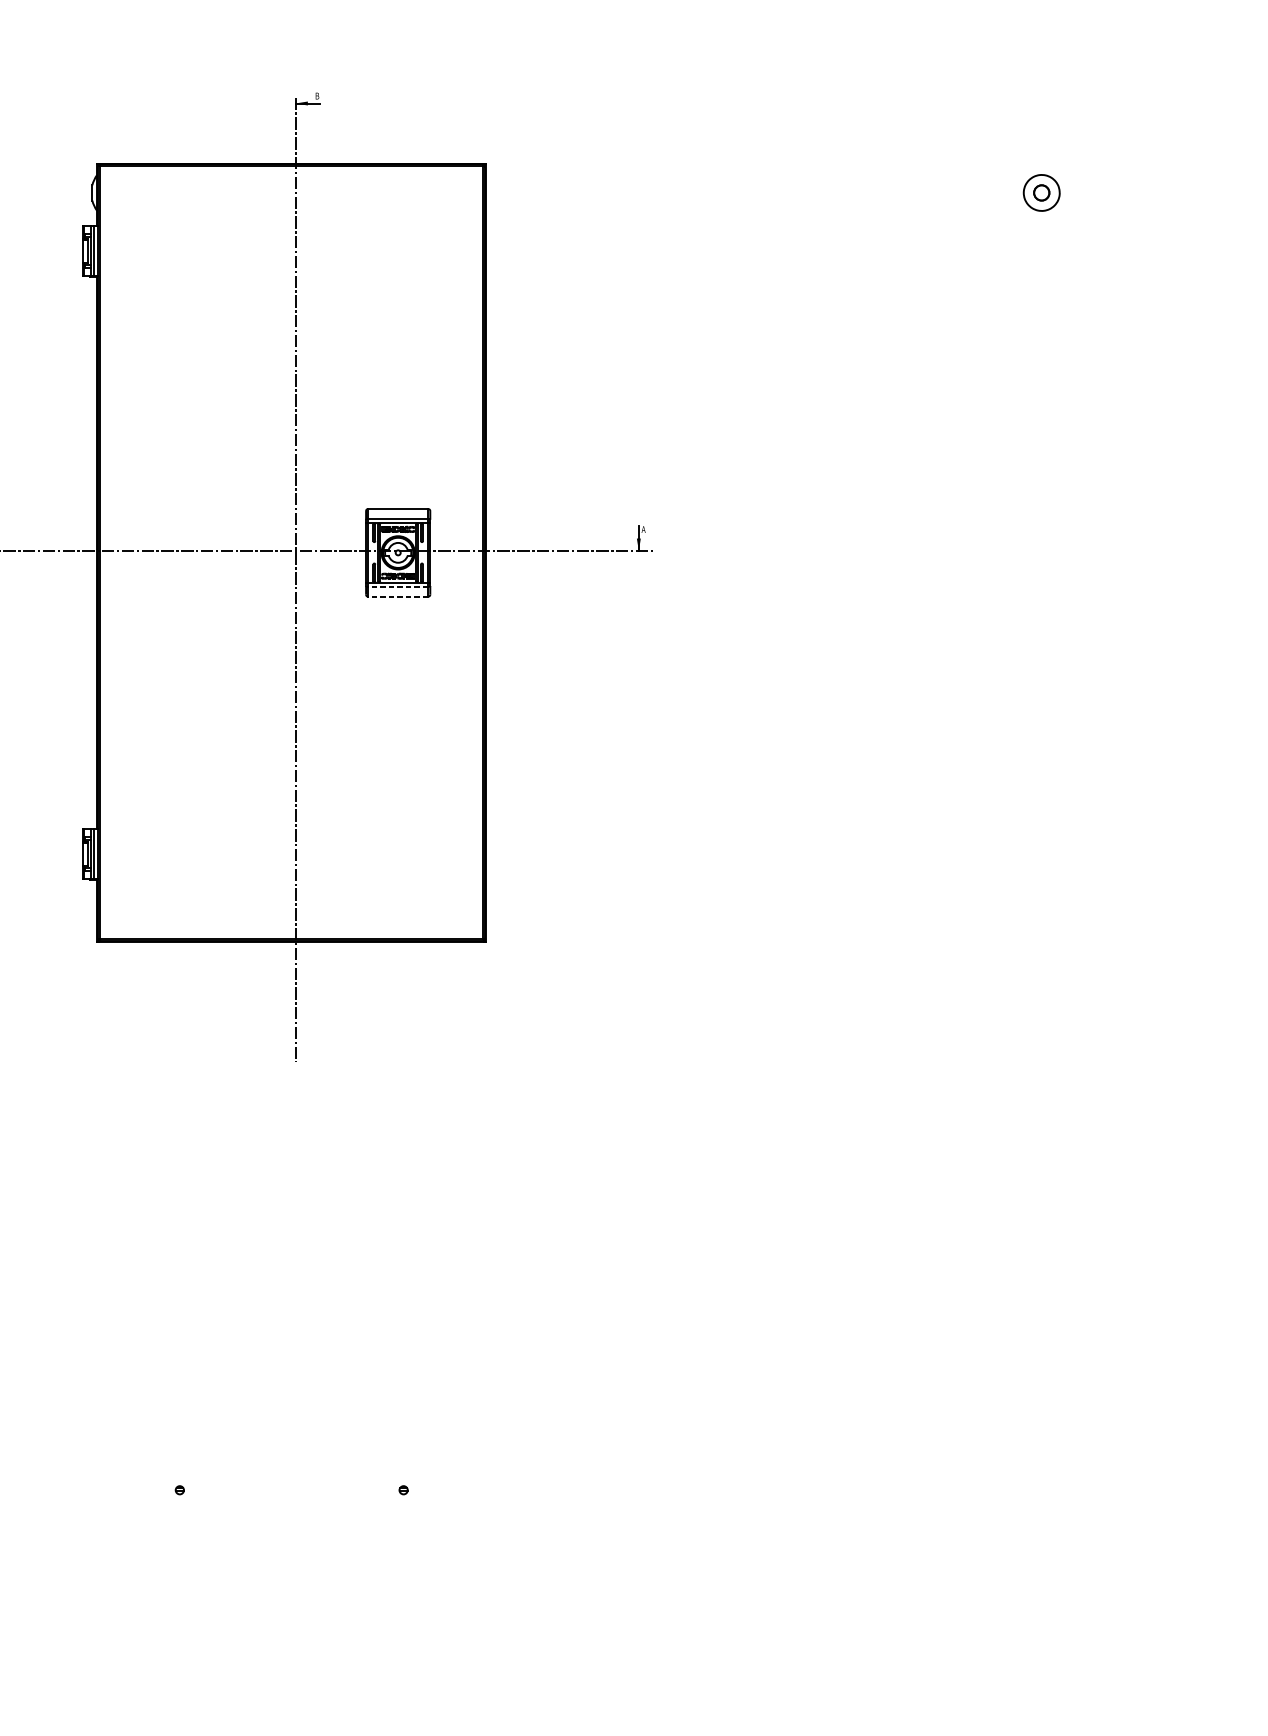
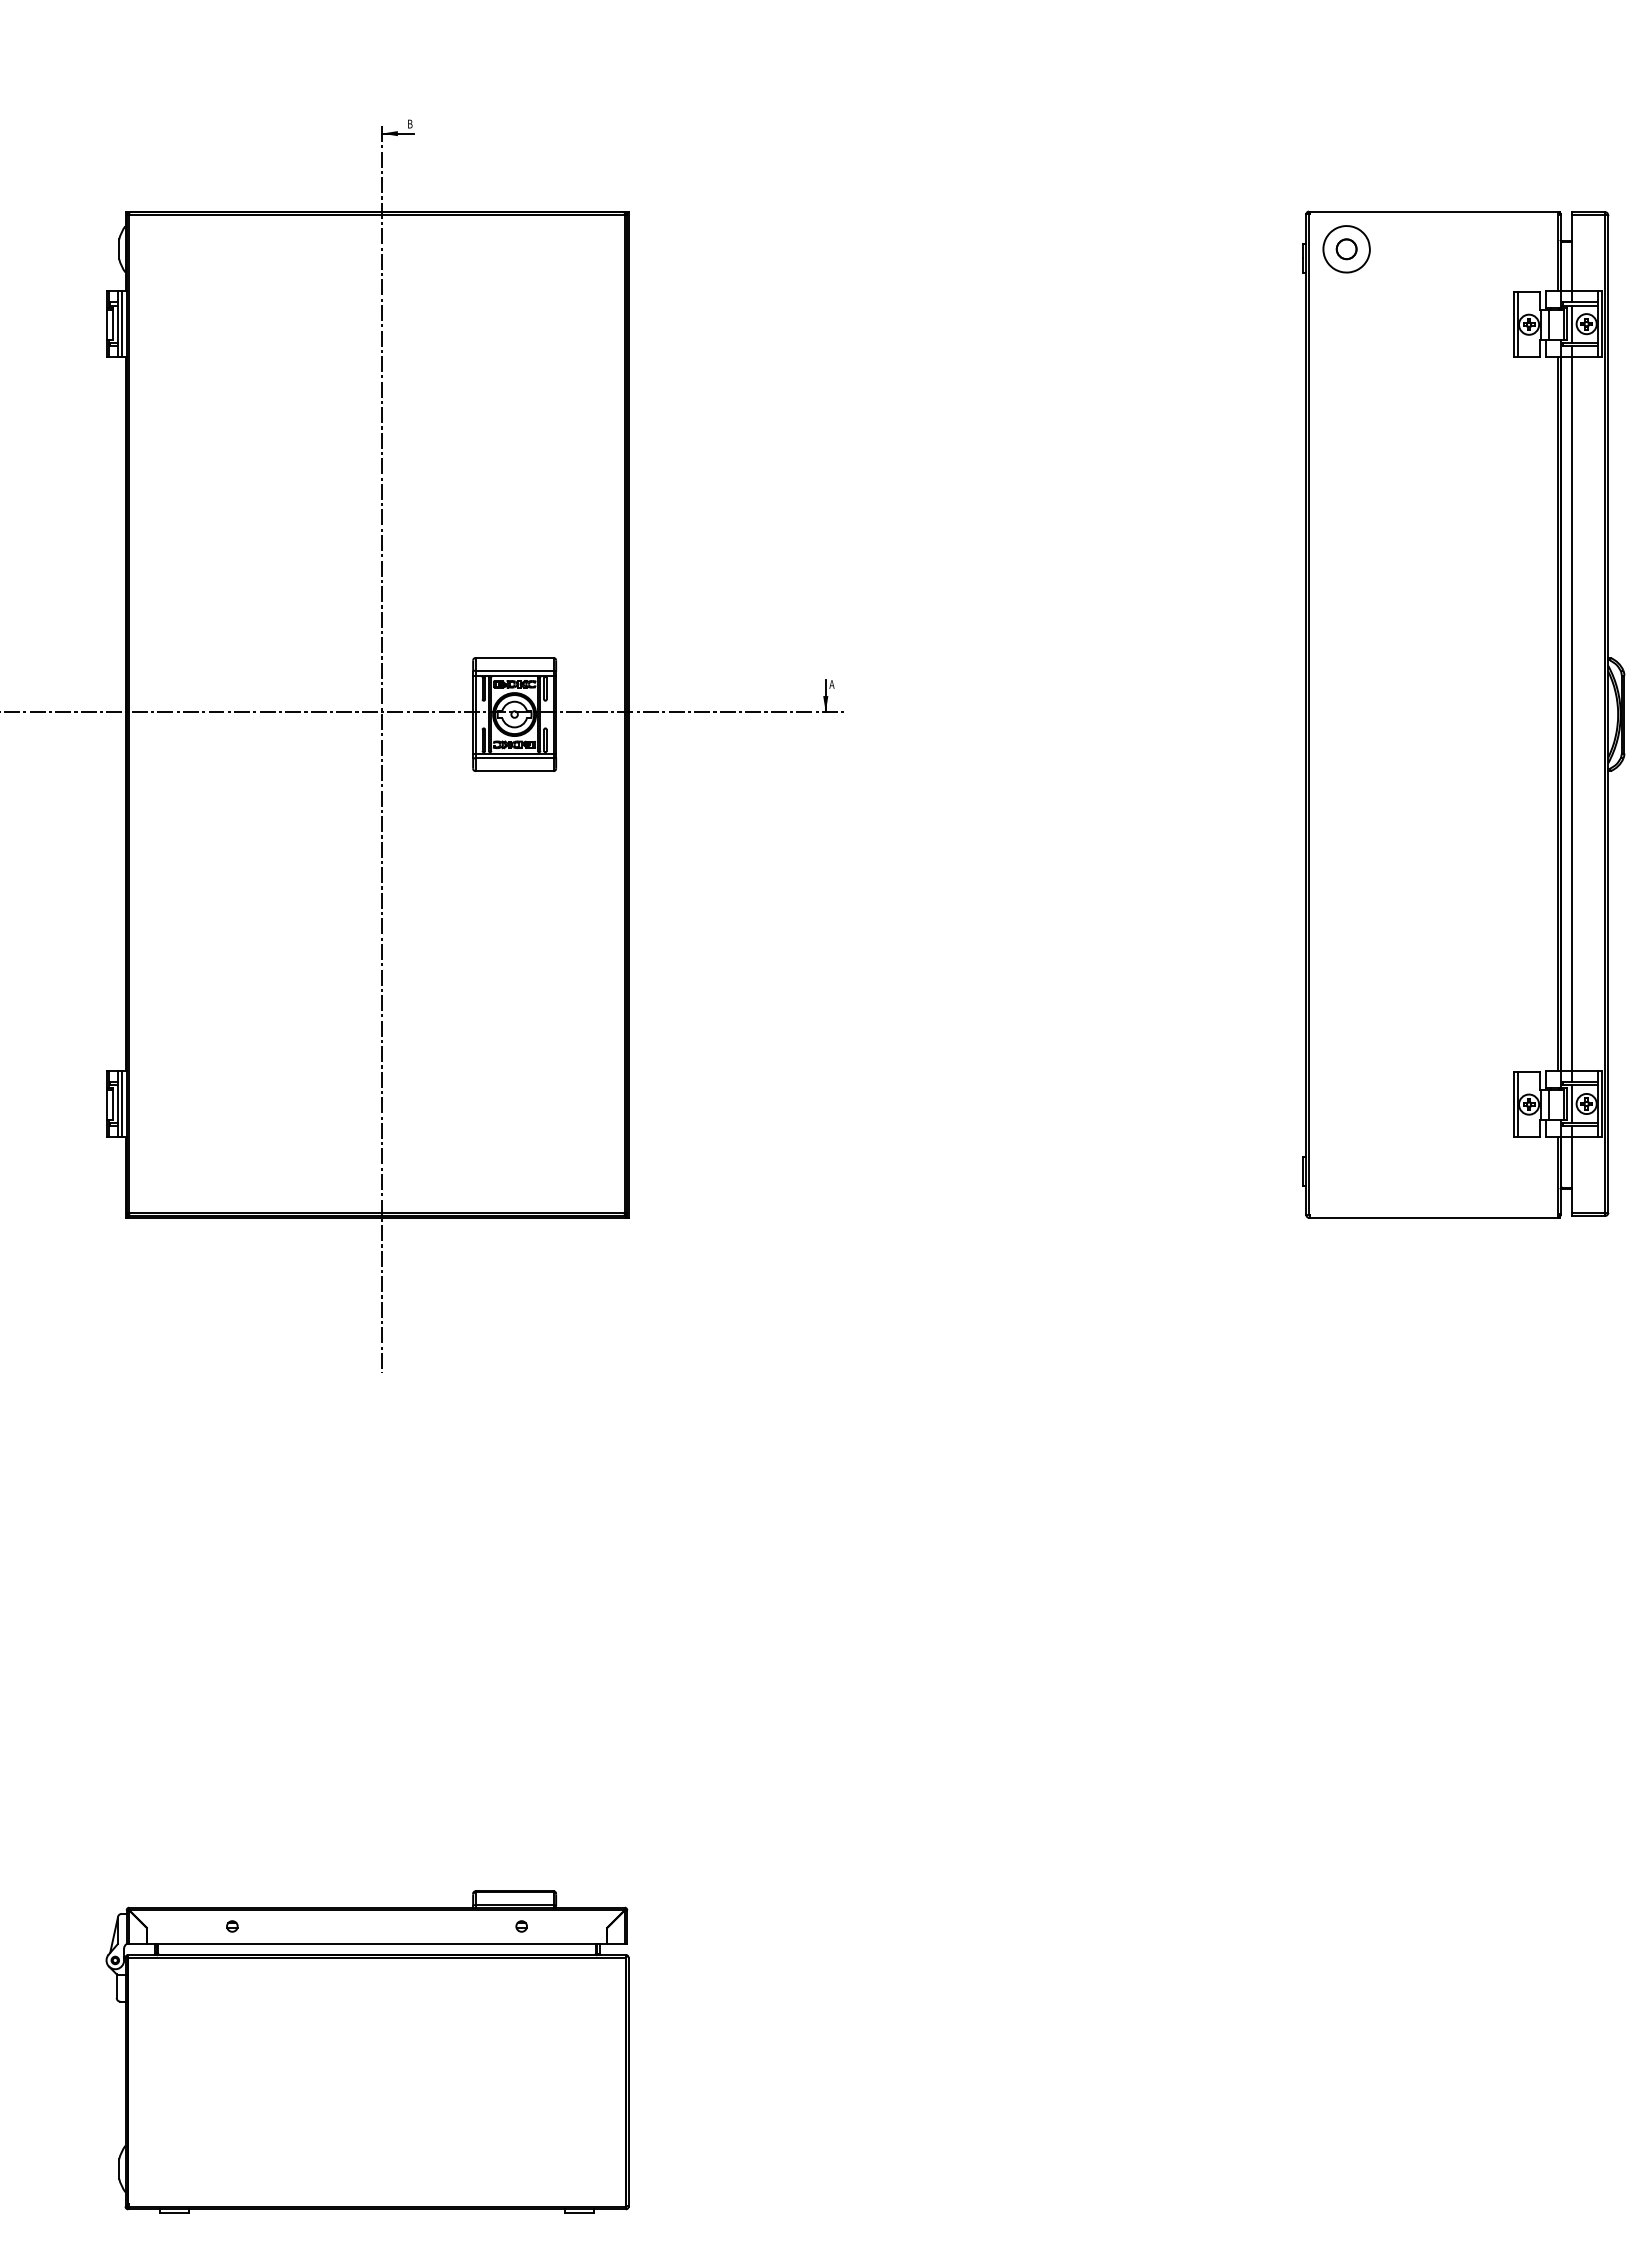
part: (1132, 552) -> (1463, 714), added
line: (398, 586) -> (514, 758), dashed -> solid
line: (398, 596) -> (514, 771), dashed -> solid
part: (284, 1586) -> (367, 2051), added

